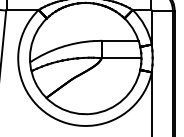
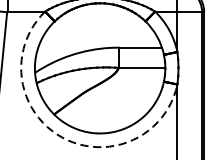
arc: (53, 117) -> (62, 137), solid -> dashed

